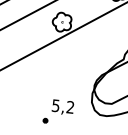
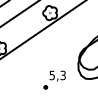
text: (69, 107) -> (62, 75), 5,2 -> 5,3

